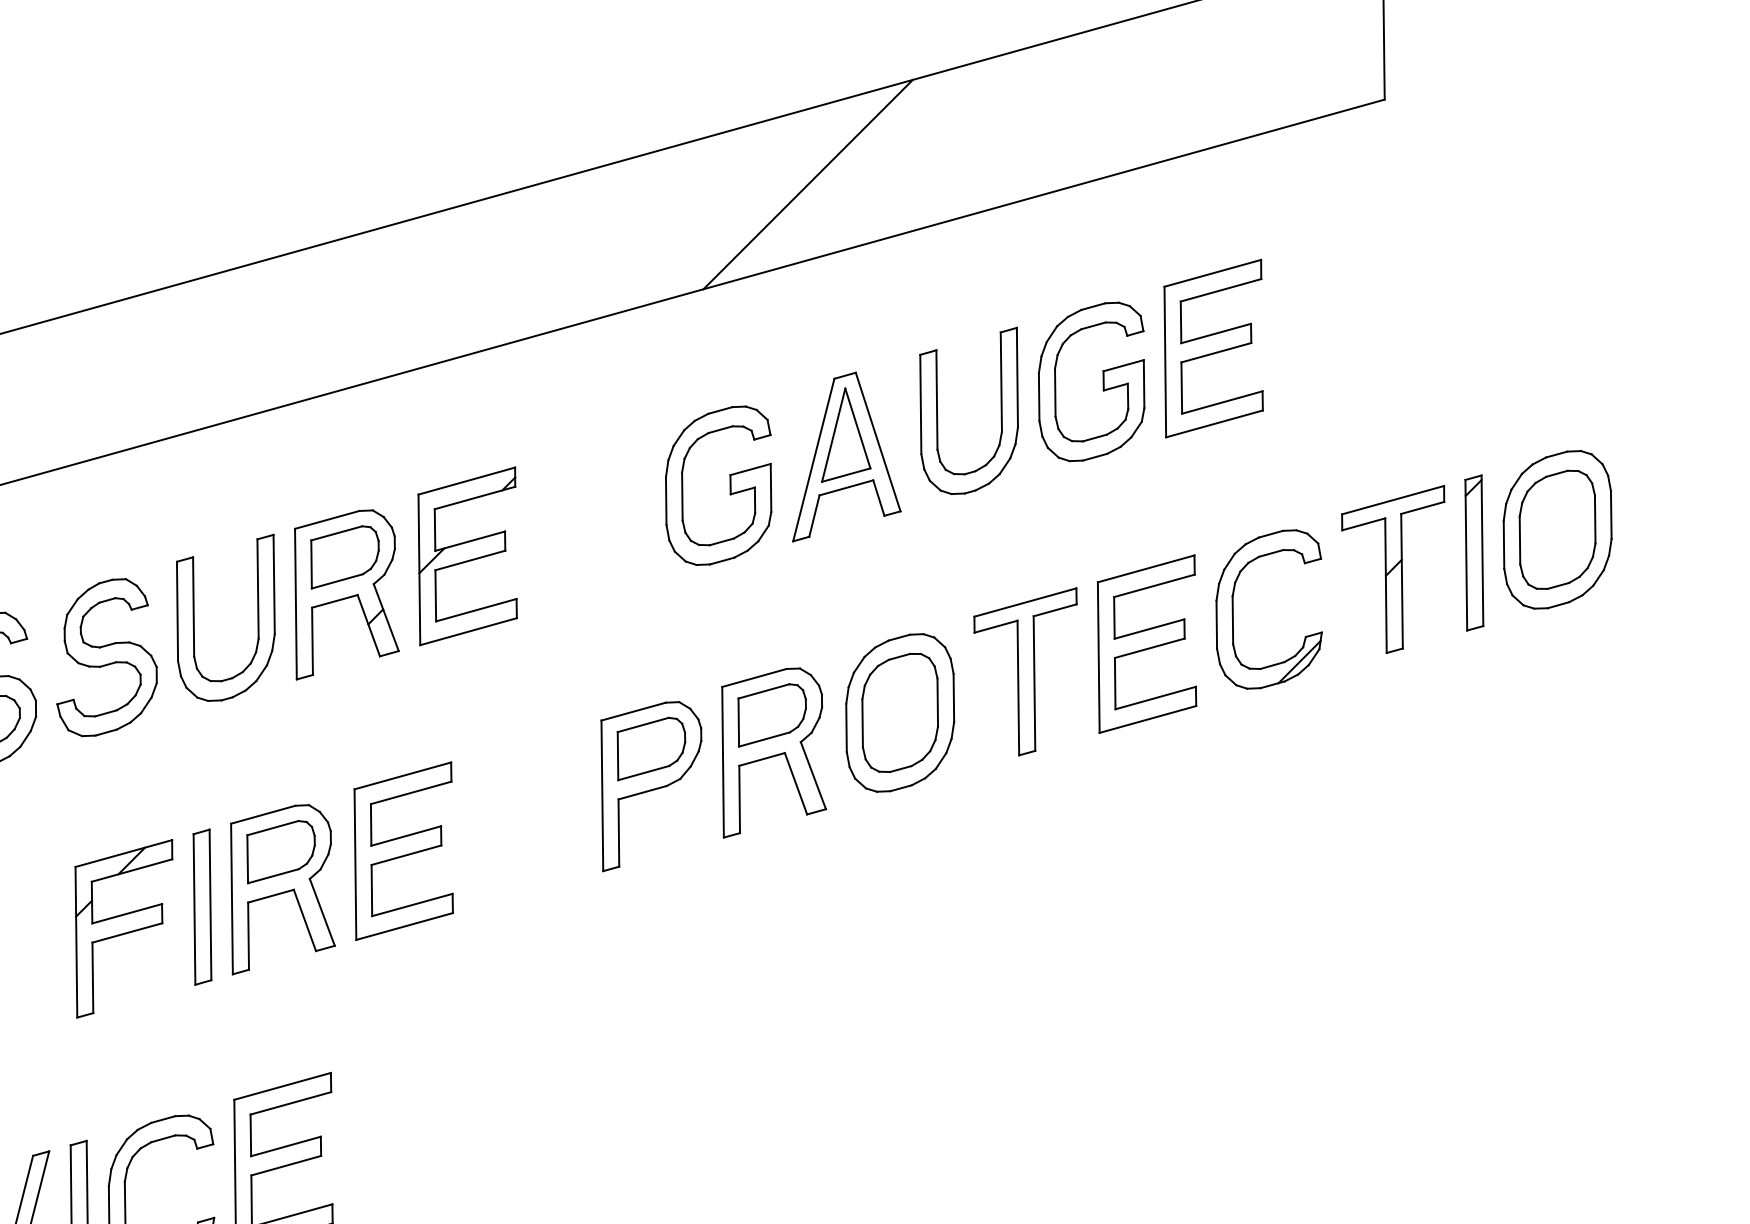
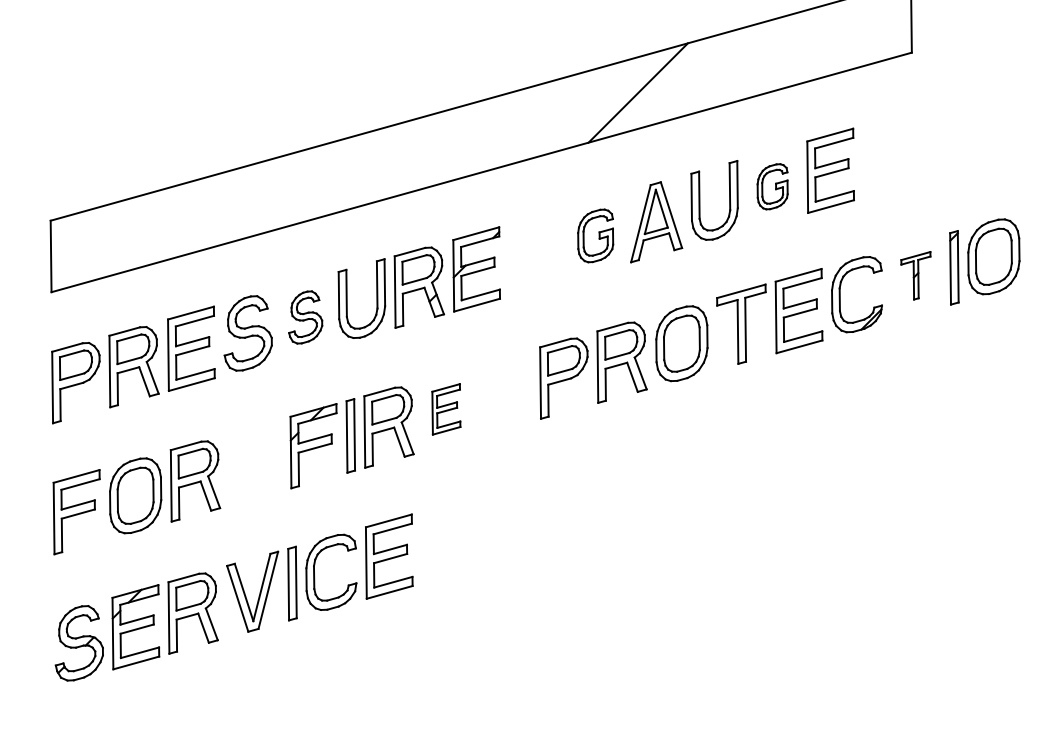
part: (1091, 381) -> (772, 186), size x0.6
part: (718, 484) -> (595, 235), size x0.7
part: (1392, 569) -> (915, 275), size x0.6
part: (106, 657) -> (305, 317), size x0.7
part: (404, 851) -> (446, 409), size x0.6

